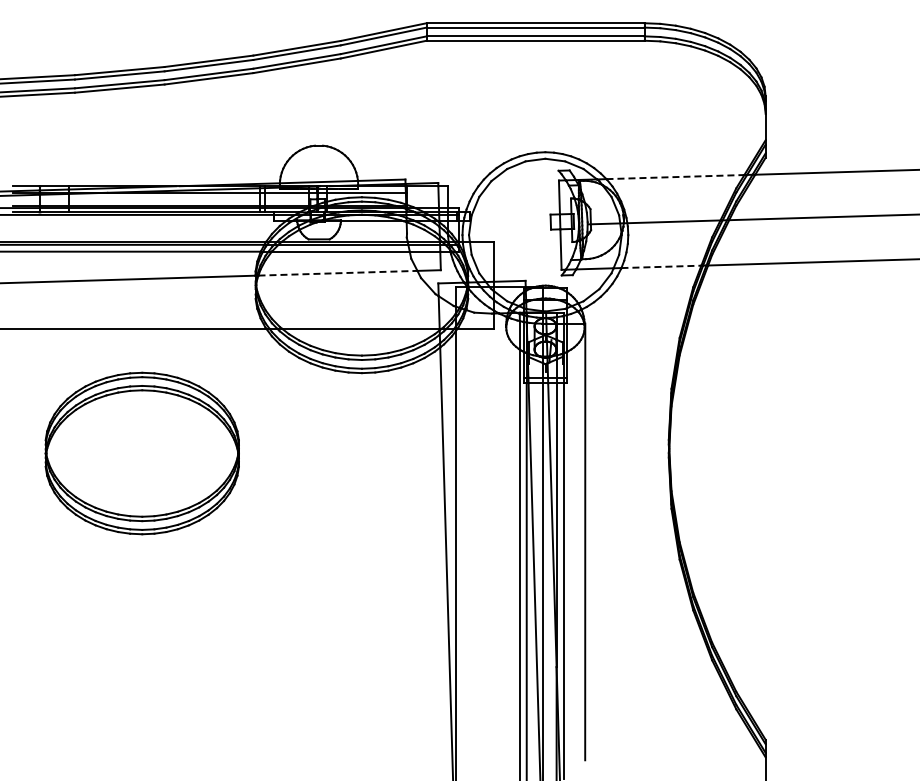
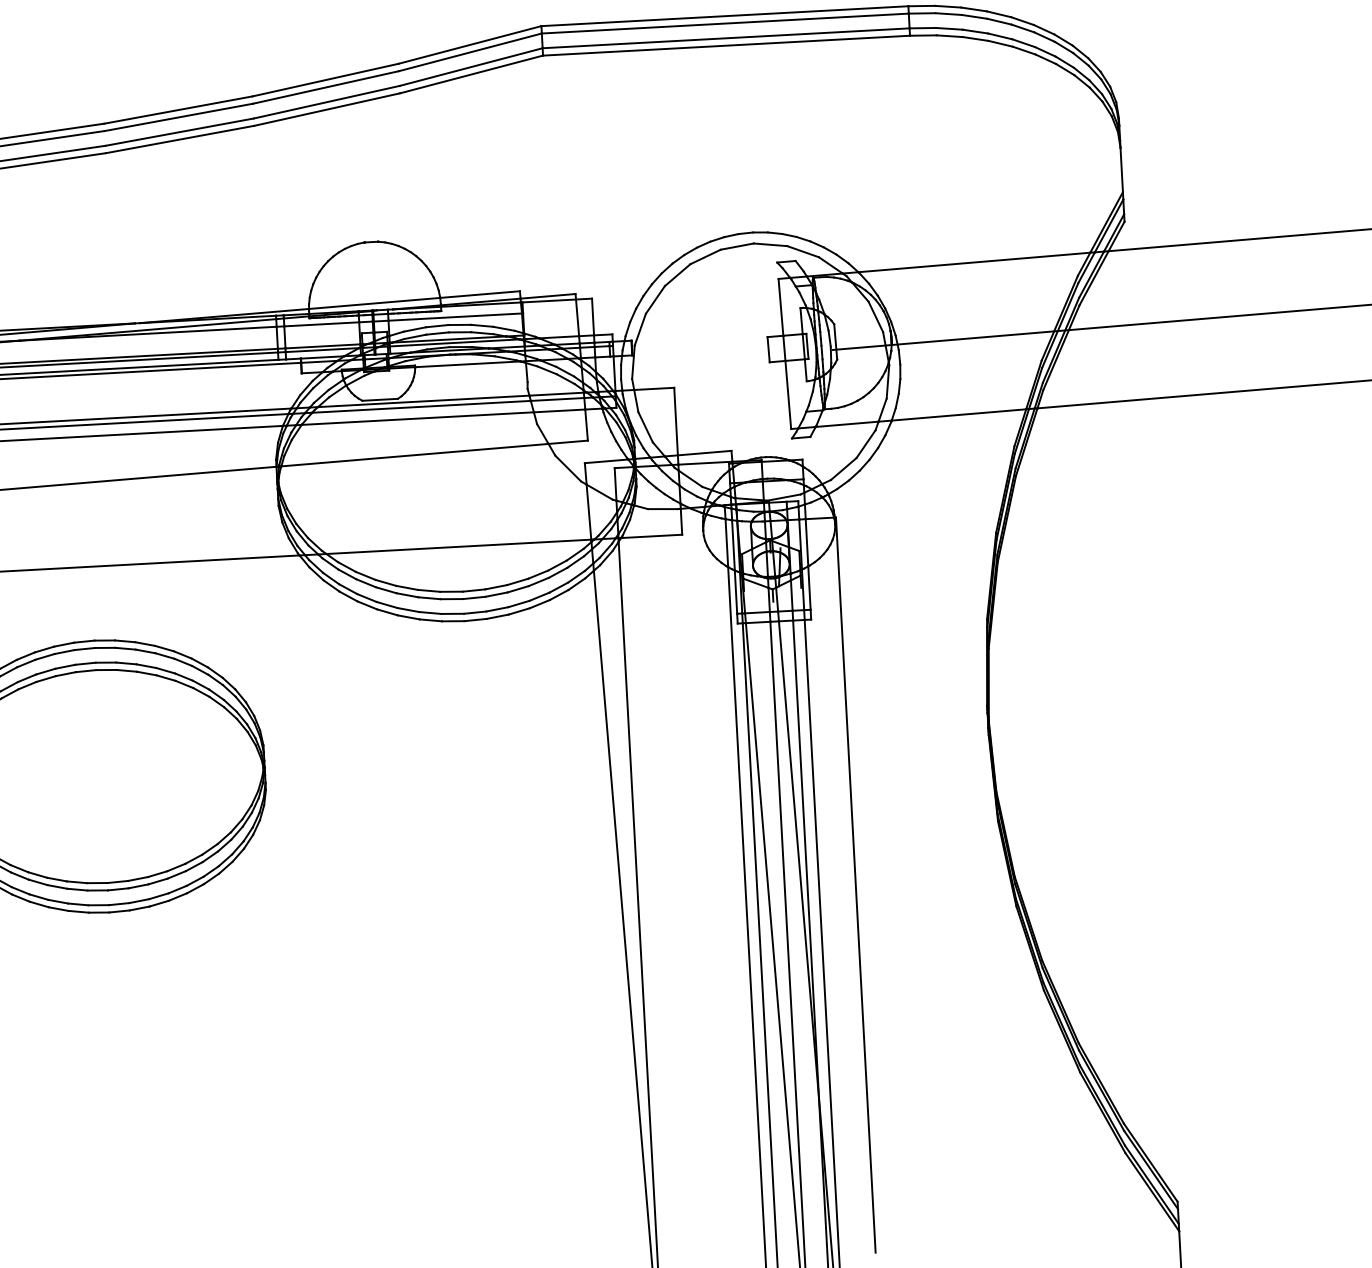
line: (675, 177) -> (974, 263), dashed -> solid
line: (661, 266) -> (959, 414), dashed -> solid
line: (337, 273) -> (414, 455), dashed -> solid

